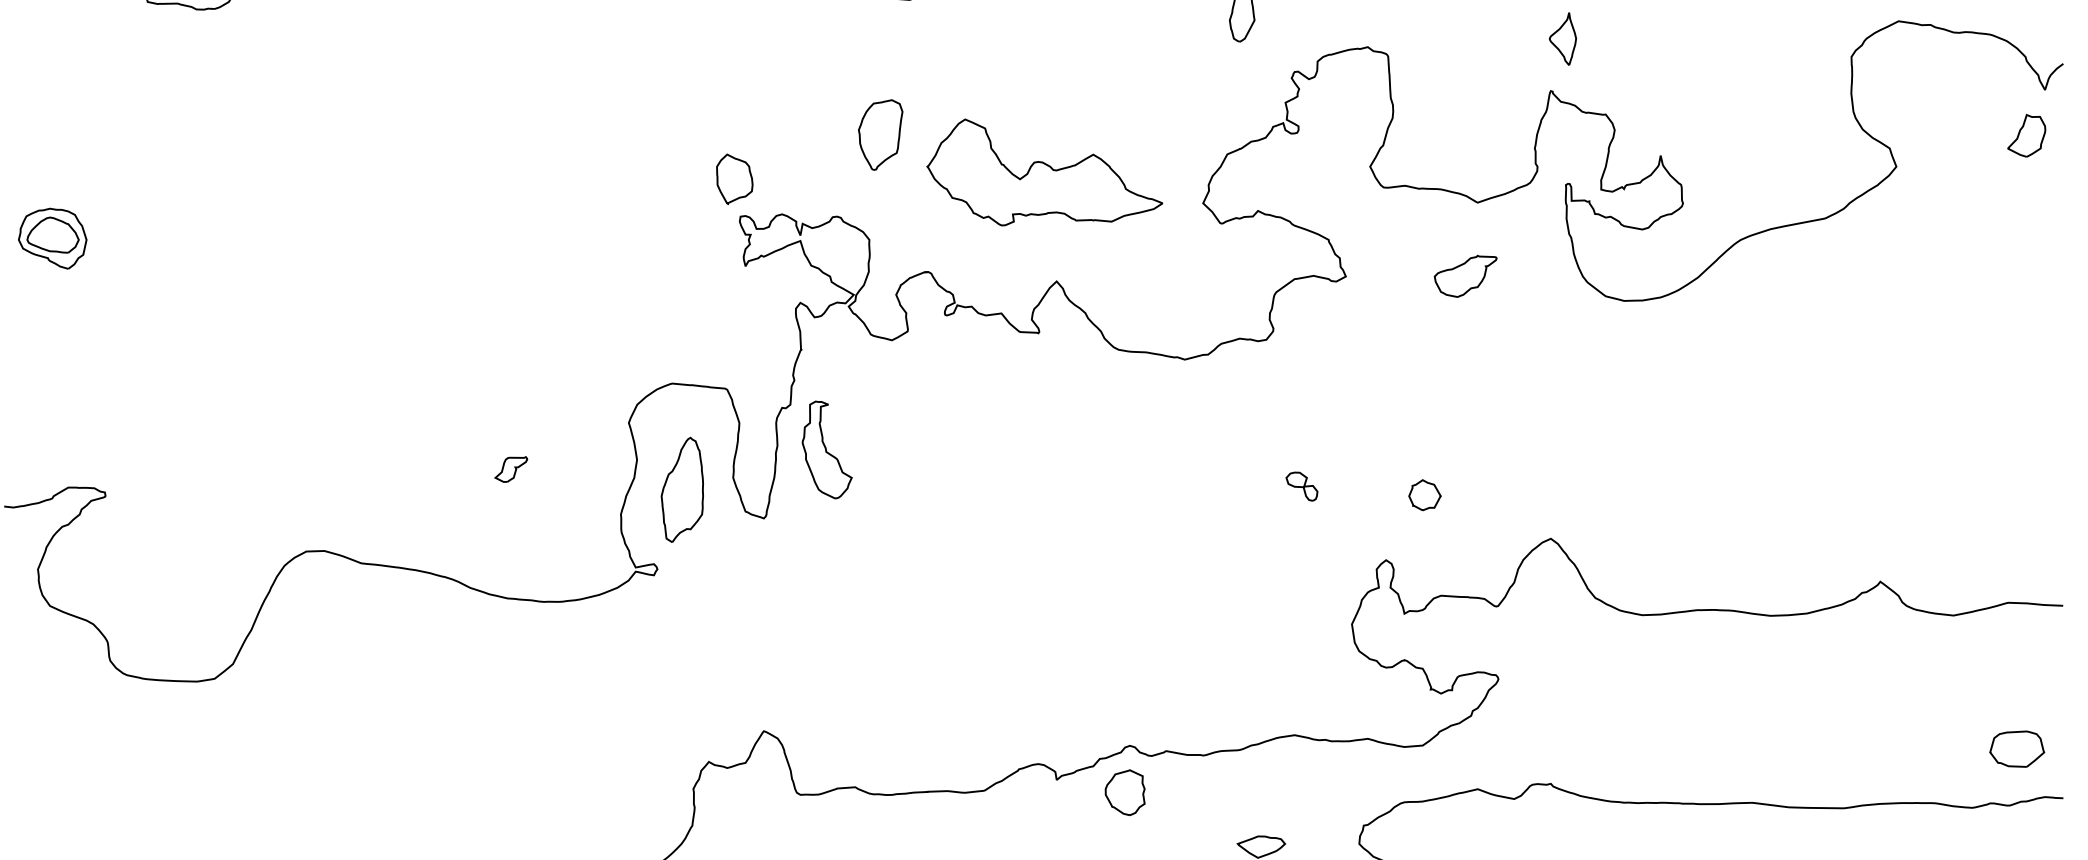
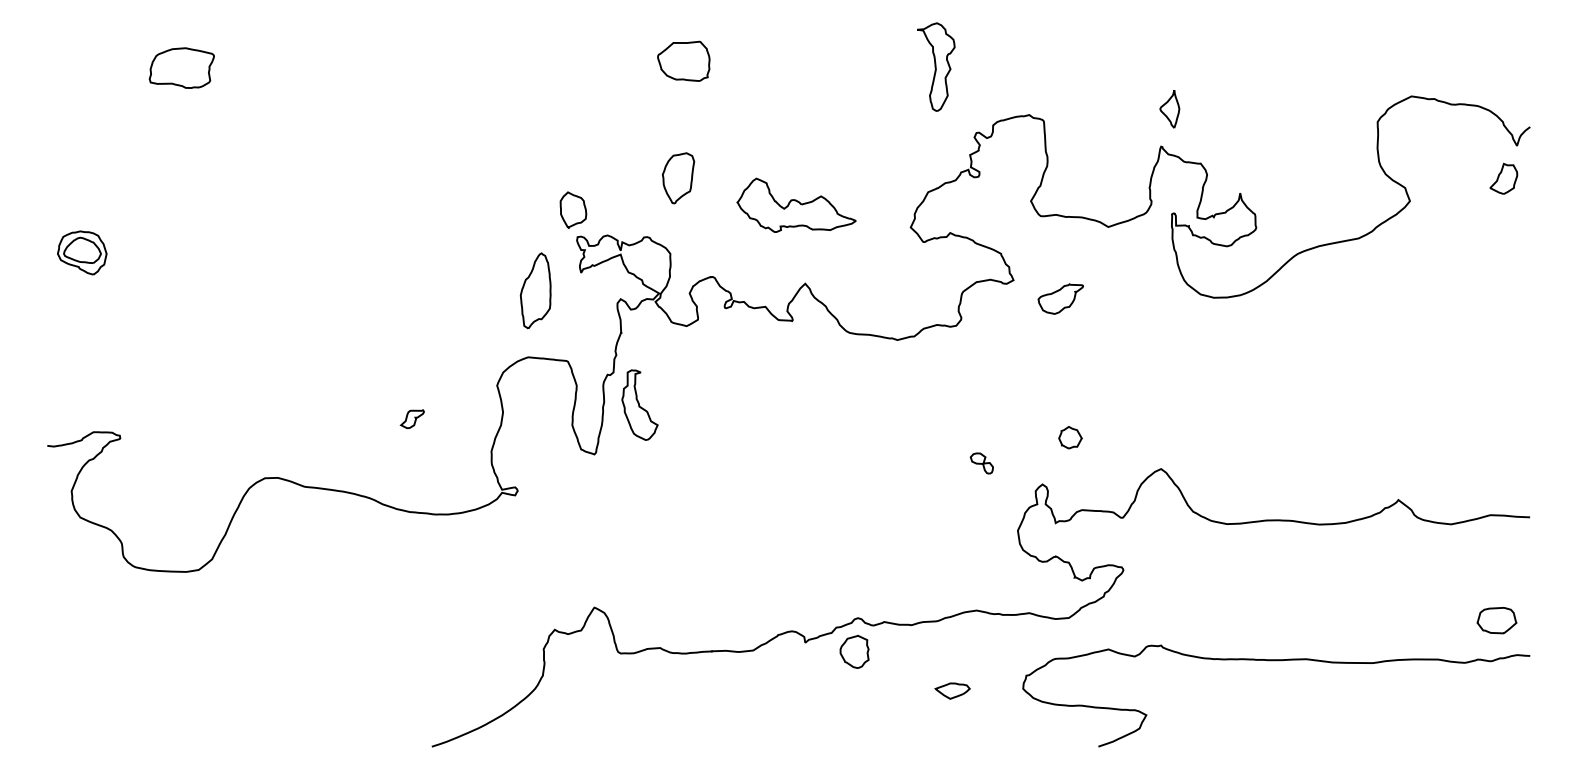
part: (1044, 172) -> (796, 205), size x0.7
part: (1465, 275) -> (1060, 298), moved
part: (1301, 486) -> (981, 463), moved
part: (682, 489) -> (535, 290), moved

